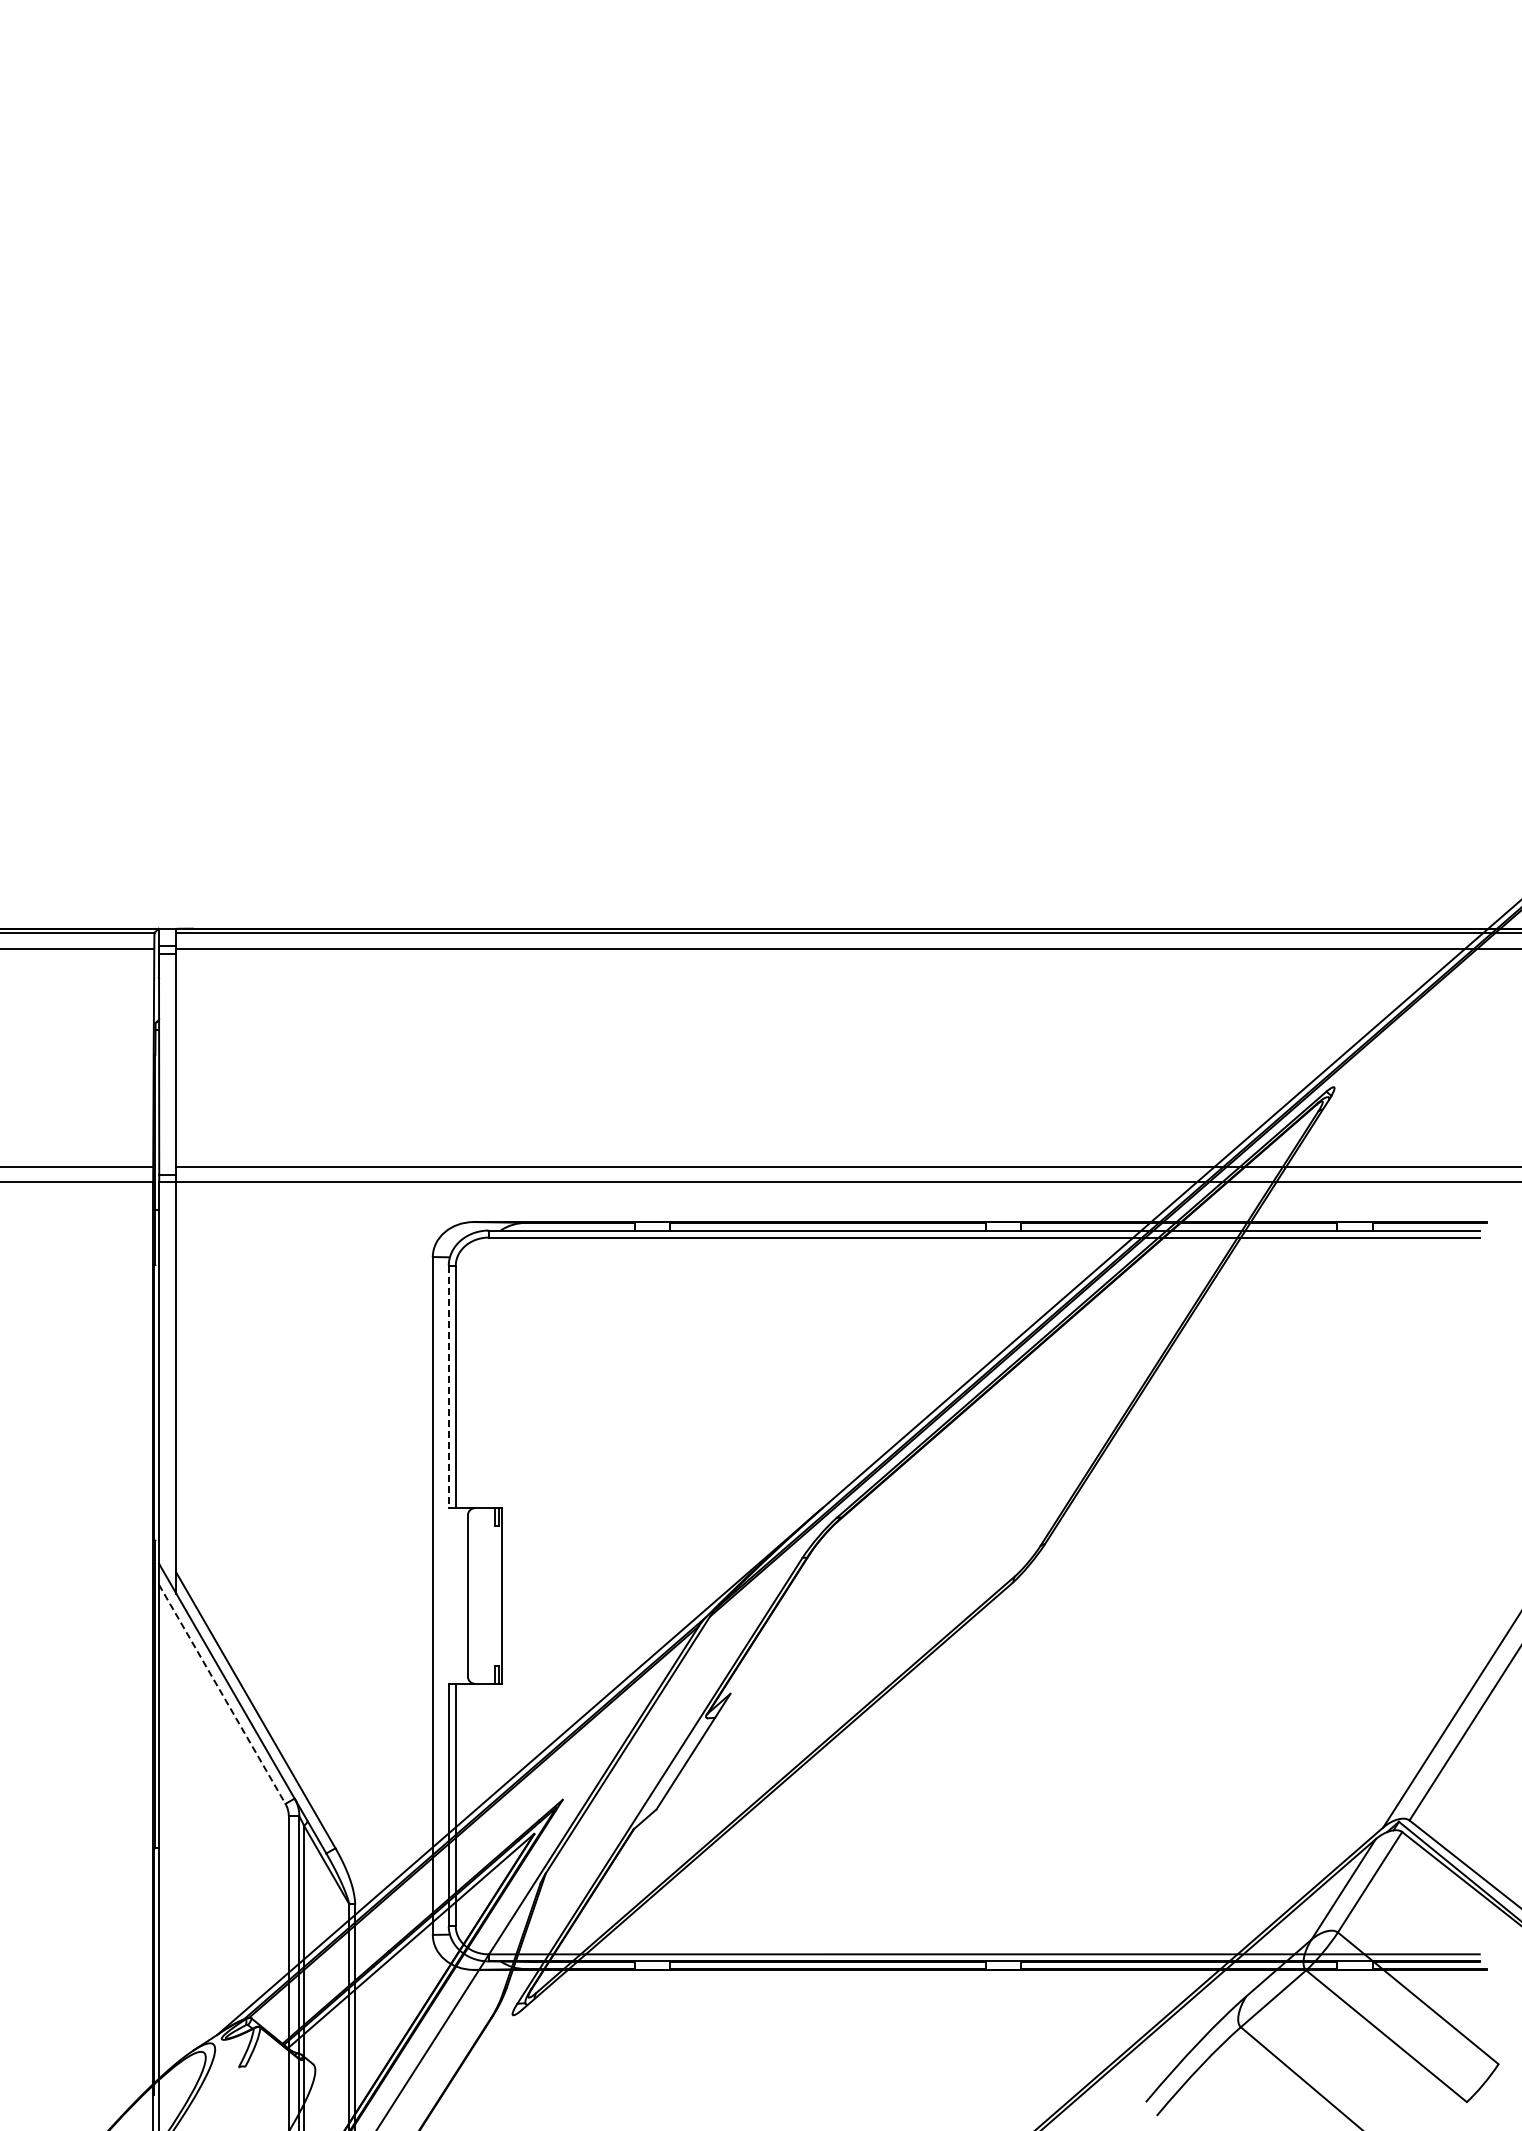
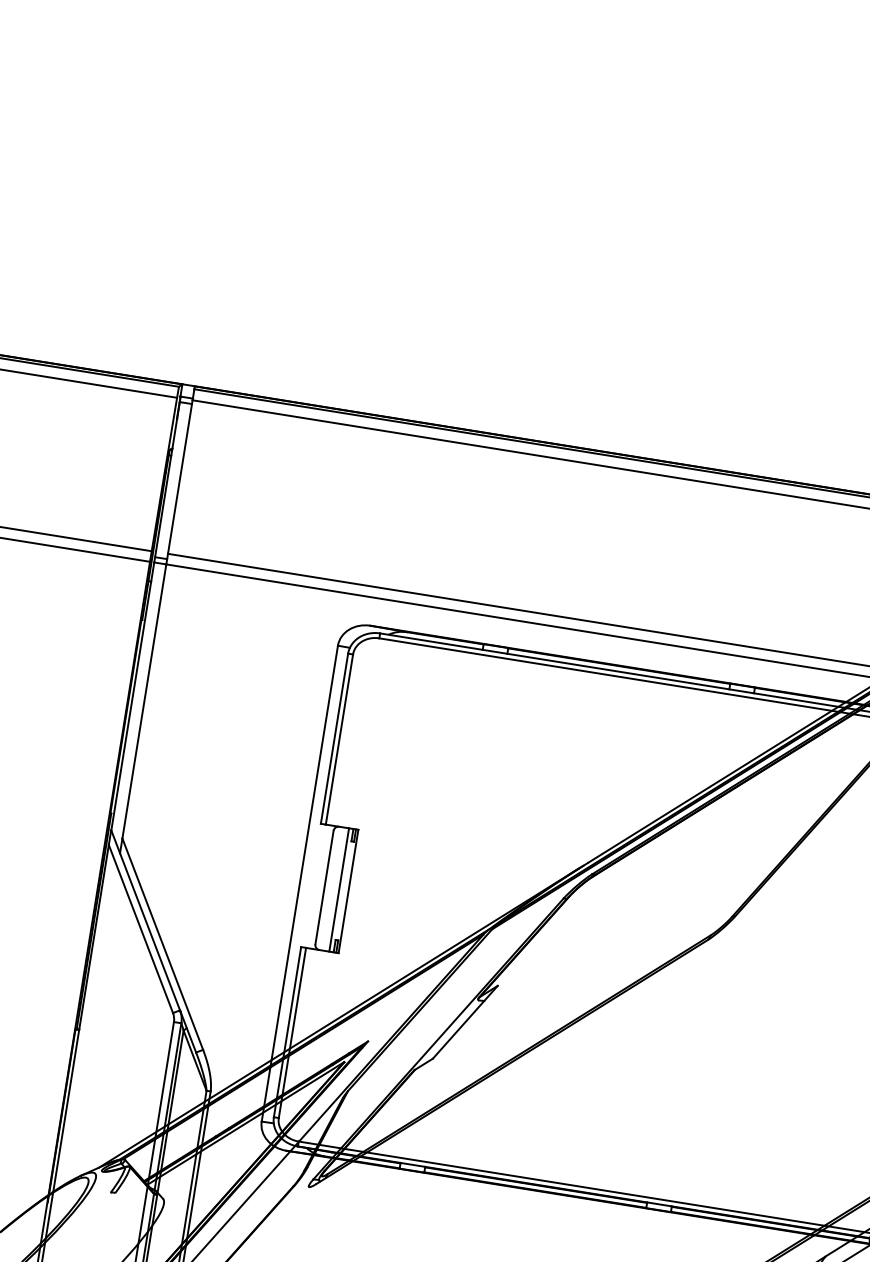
line: (448, 1387) -> (334, 739), dashed -> solid
line: (488, 1595) -> (338, 889), added
line: (222, 1694) -> (141, 929), dashed -> solid

